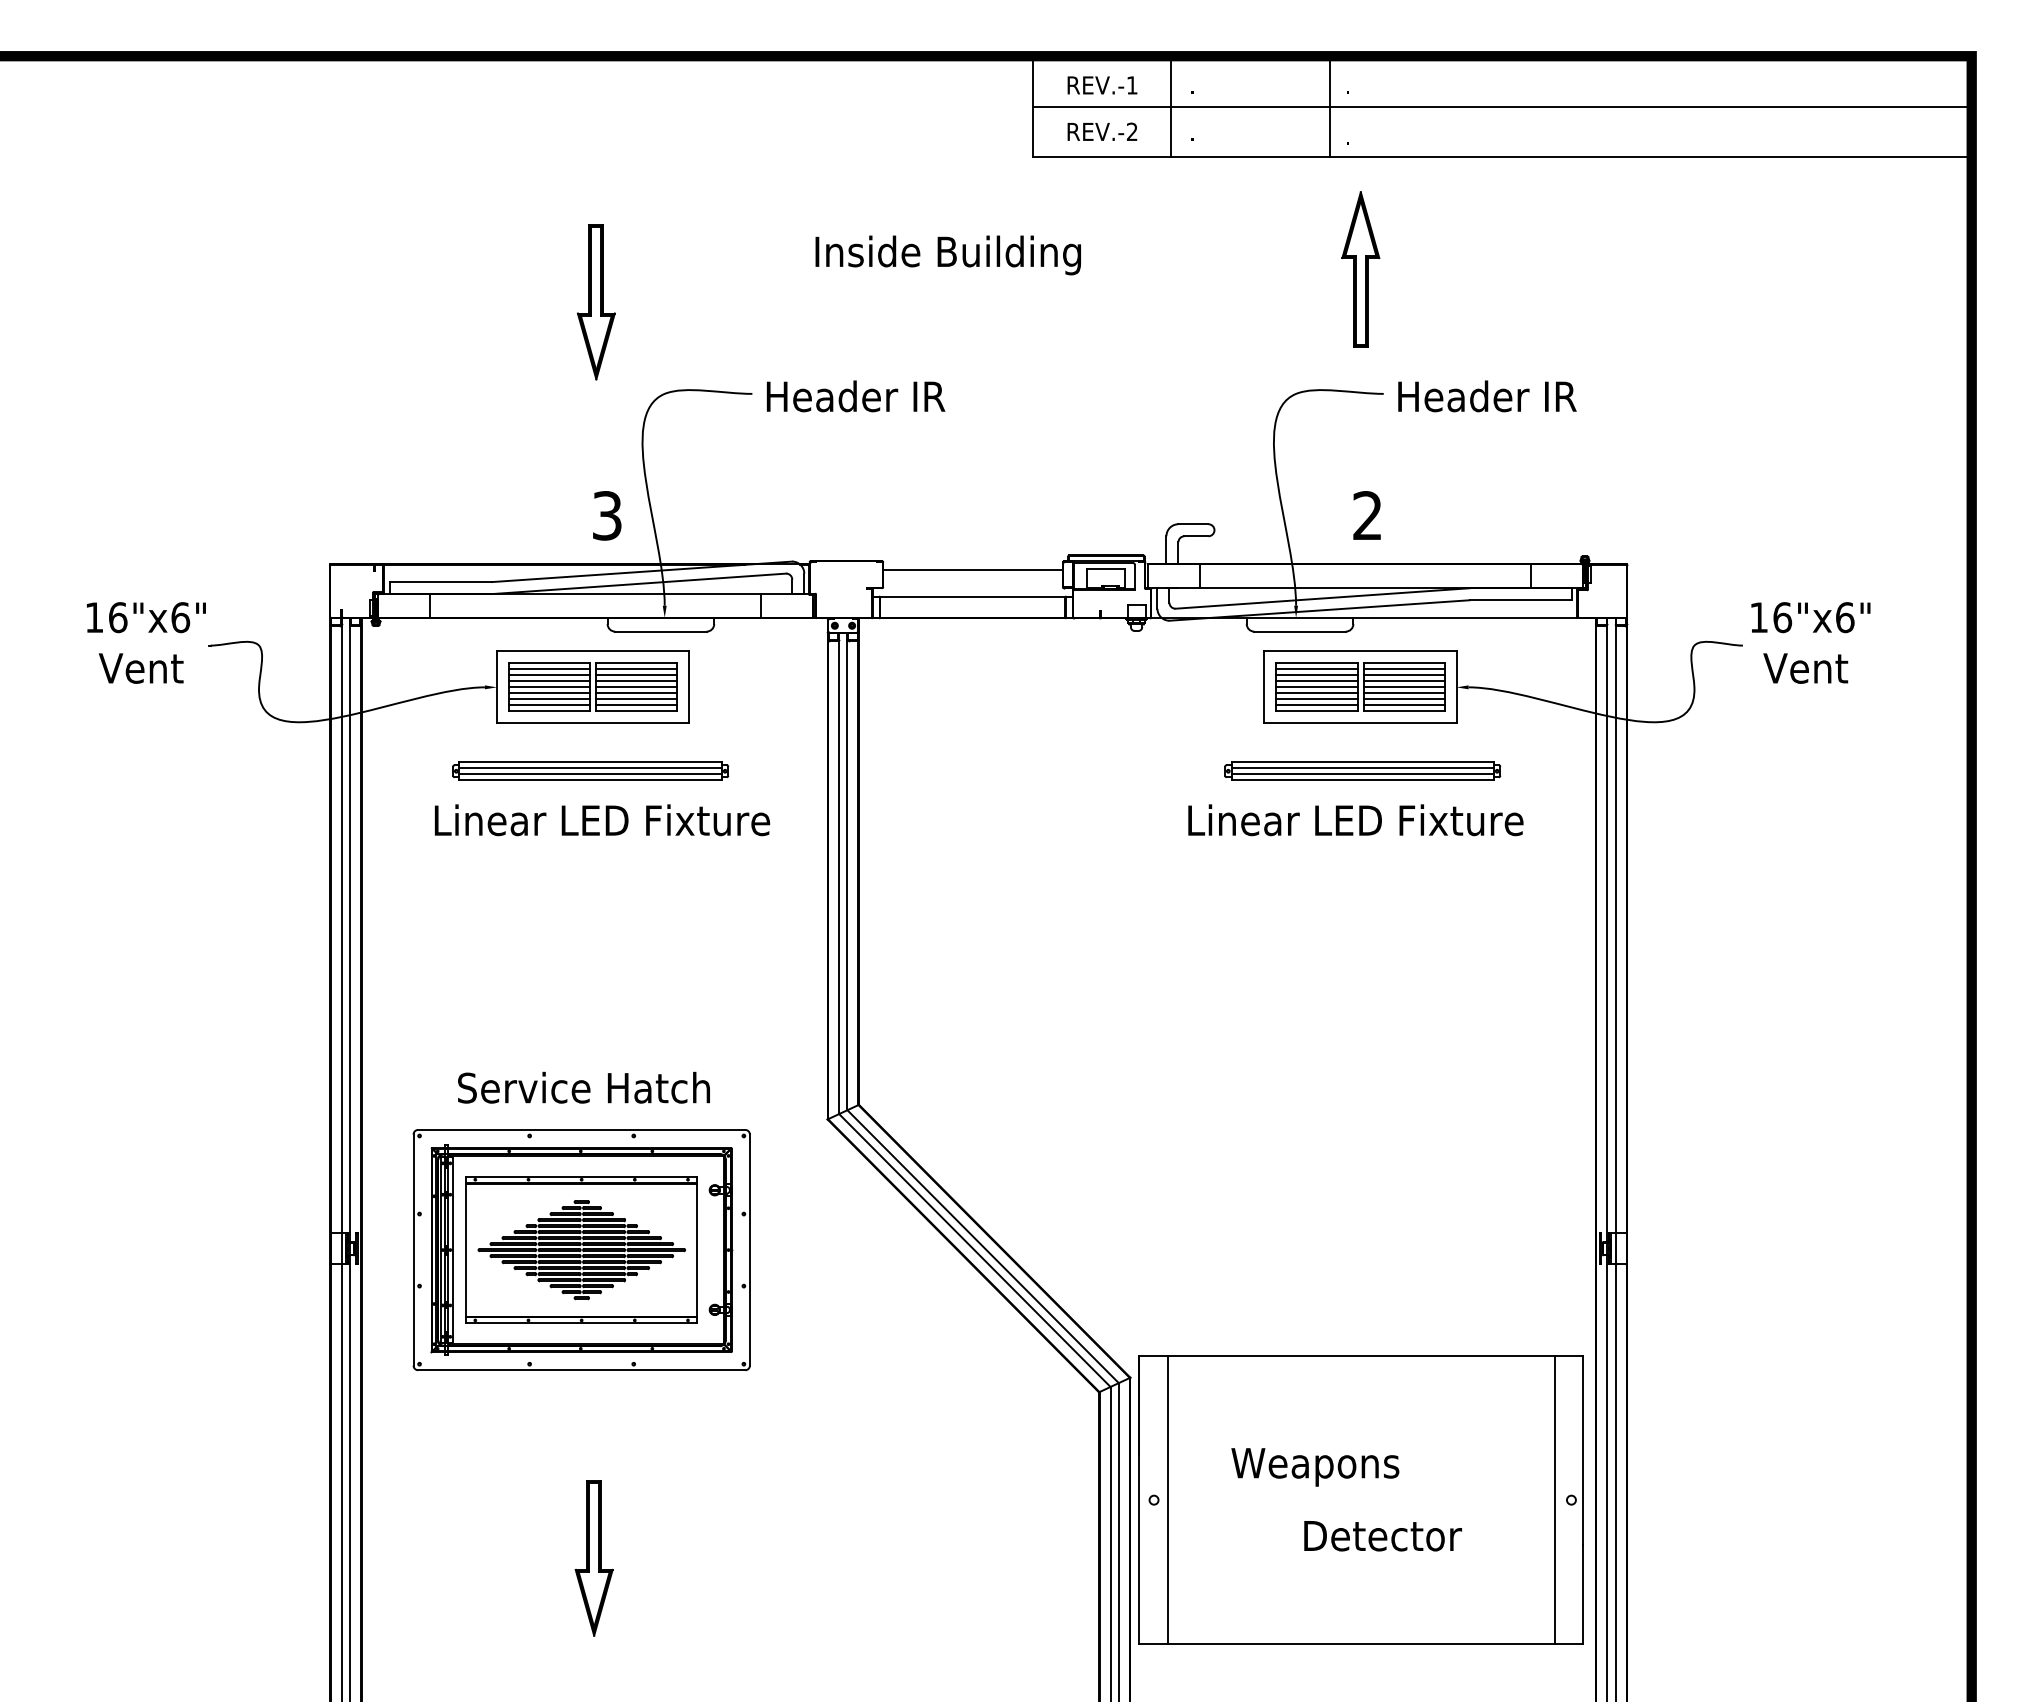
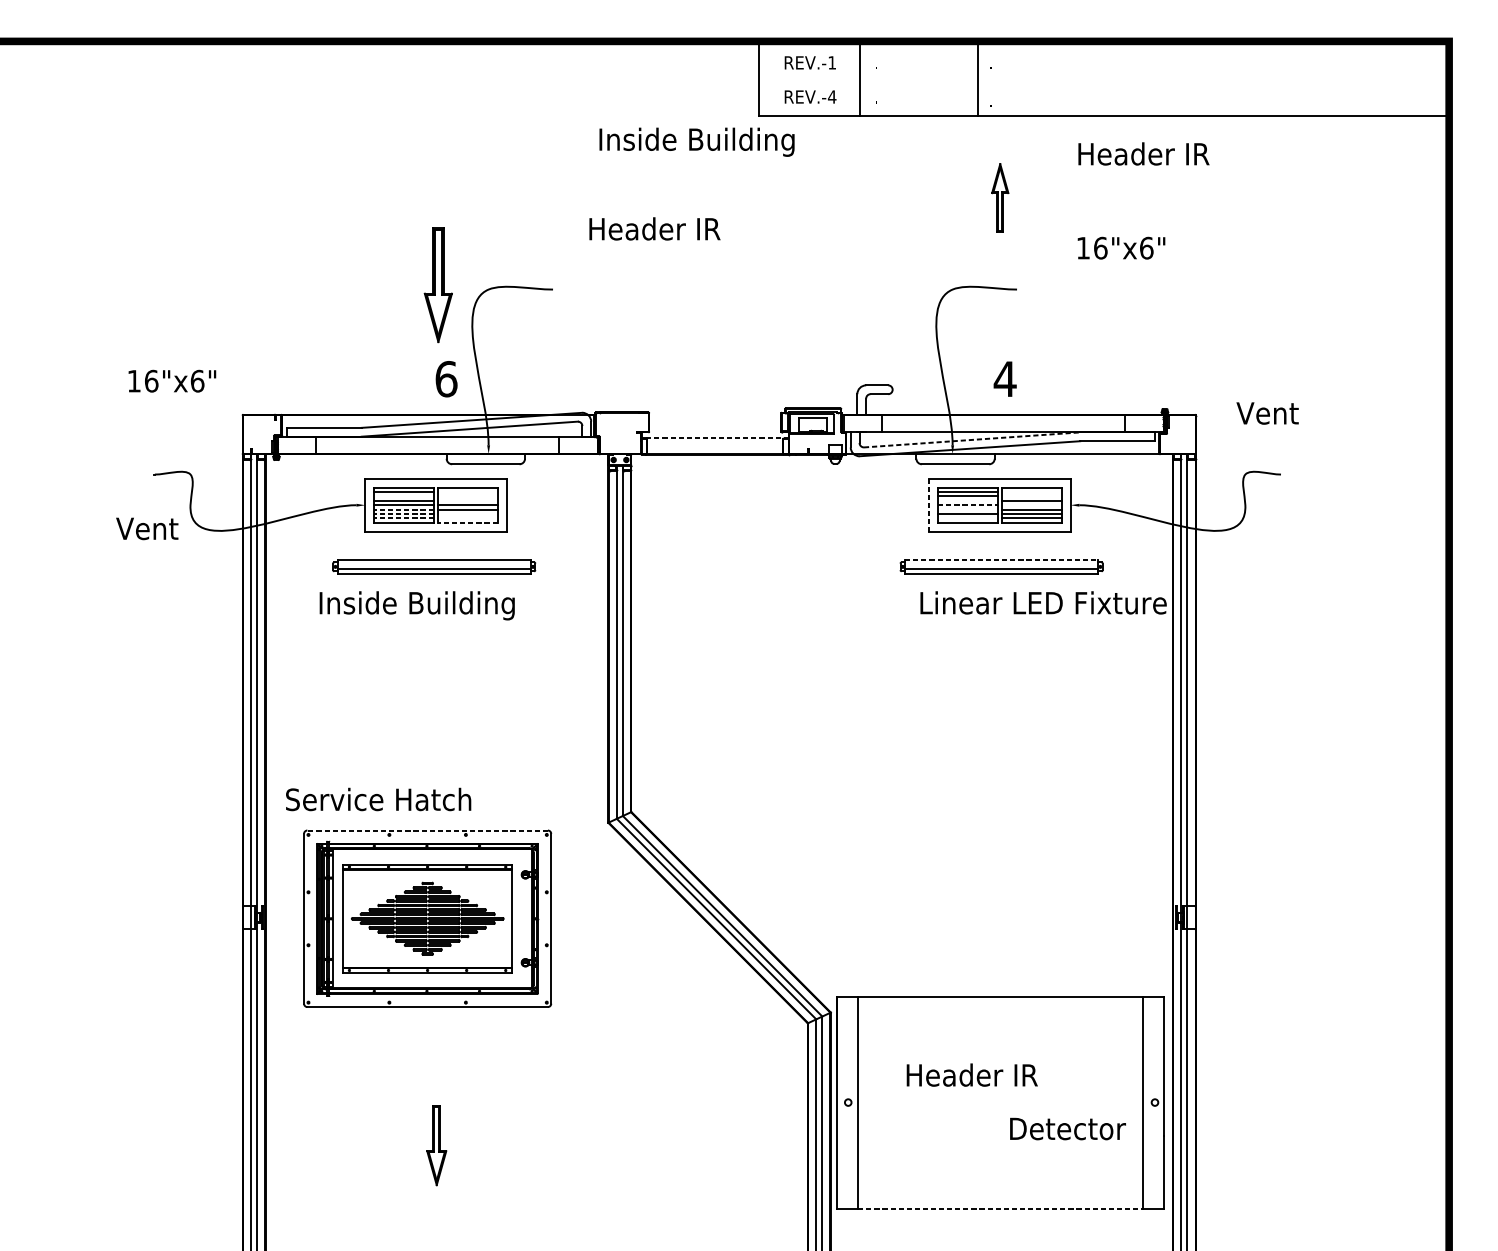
line: (1502, 106) -> (1104, 78), removed
text: (1132, 131) -> (832, 96), REV.-2 -> REV.-4
text: (947, 255) -> (696, 142), moved
part: (1360, 269) -> (999, 198), size x0.6
part: (596, 302) -> (438, 285), moved
text: (855, 396) -> (654, 229), moved
text: (1487, 396) -> (1144, 154), moved
text: (607, 515) -> (446, 378), 3 -> 6
text: (1367, 515) -> (1005, 378), 2 -> 4
line: (972, 570) -> (714, 419), removed
line: (975, 596) -> (717, 438), solid -> dashed
line: (1323, 598) -> (972, 439), solid -> dashed
text: (146, 617) -> (172, 381), moved
text: (1810, 617) -> (1121, 248), moved
text: (140, 668) -> (146, 528), moved
text: (1805, 668) -> (1267, 413), moved
line: (636, 669) -> (467, 492), removed
line: (1403, 669) -> (1031, 492), removed
line: (548, 675) -> (403, 496), removed
line: (636, 675) -> (467, 496), removed
line: (1403, 675) -> (1031, 496), removed
line: (636, 681) -> (467, 500), removed
line: (1316, 681) -> (967, 500), removed
line: (1264, 687) -> (929, 505), solid -> dashed
line: (1316, 687) -> (967, 505), solid -> dashed
line: (1403, 687) -> (1031, 505), removed
line: (549, 693) -> (403, 509), solid -> dashed
line: (1316, 693) -> (967, 509), removed
line: (549, 699) -> (403, 514), solid -> dashed
line: (636, 699) -> (467, 514), removed
line: (549, 705) -> (403, 518), solid -> dashed
line: (636, 705) -> (467, 518), removed
line: (1316, 705) -> (967, 518), removed
line: (636, 711) -> (467, 522), solid -> dashed
line: (1363, 762) -> (1002, 560), solid -> dashed
line: (590, 768) -> (434, 564), removed
line: (1362, 768) -> (1001, 564), removed
text: (1355, 820) -> (1043, 603), moved
text: (604, 824) -> (444, 606), Linear LED Fixture -> Inside Building
text: (583, 1087) -> (378, 799), moved
line: (581, 1129) -> (427, 830), solid -> dashed
text: (1321, 1466) -> (971, 1077), Weapons -> Header IR
text: (1382, 1536) -> (1067, 1129), moved
part: (593, 1558) -> (436, 1145), size x0.7
line: (1361, 1644) -> (1000, 1208), solid -> dashed

